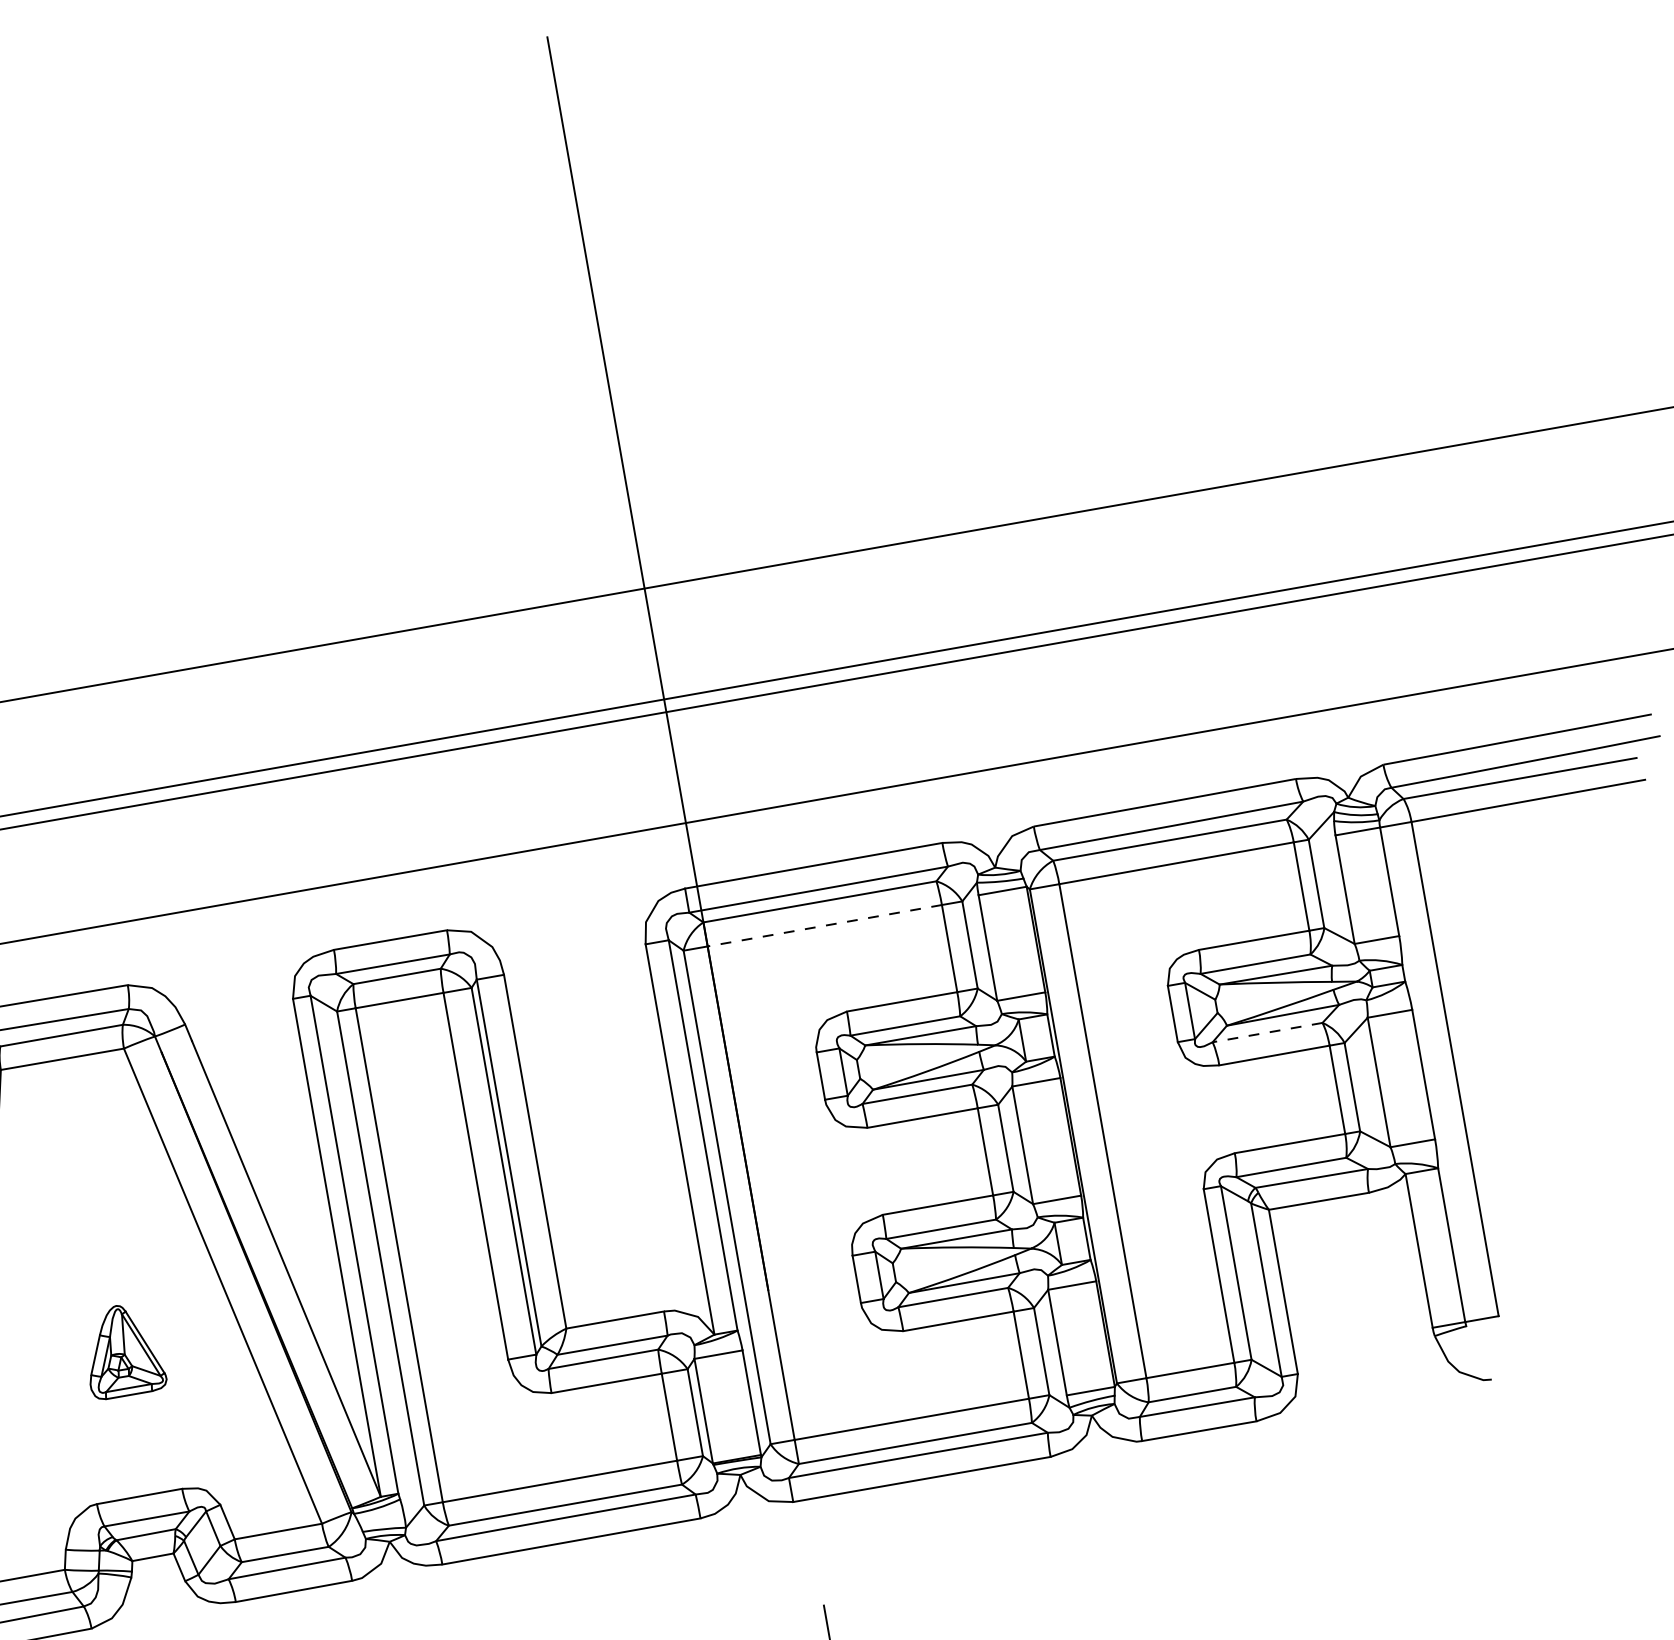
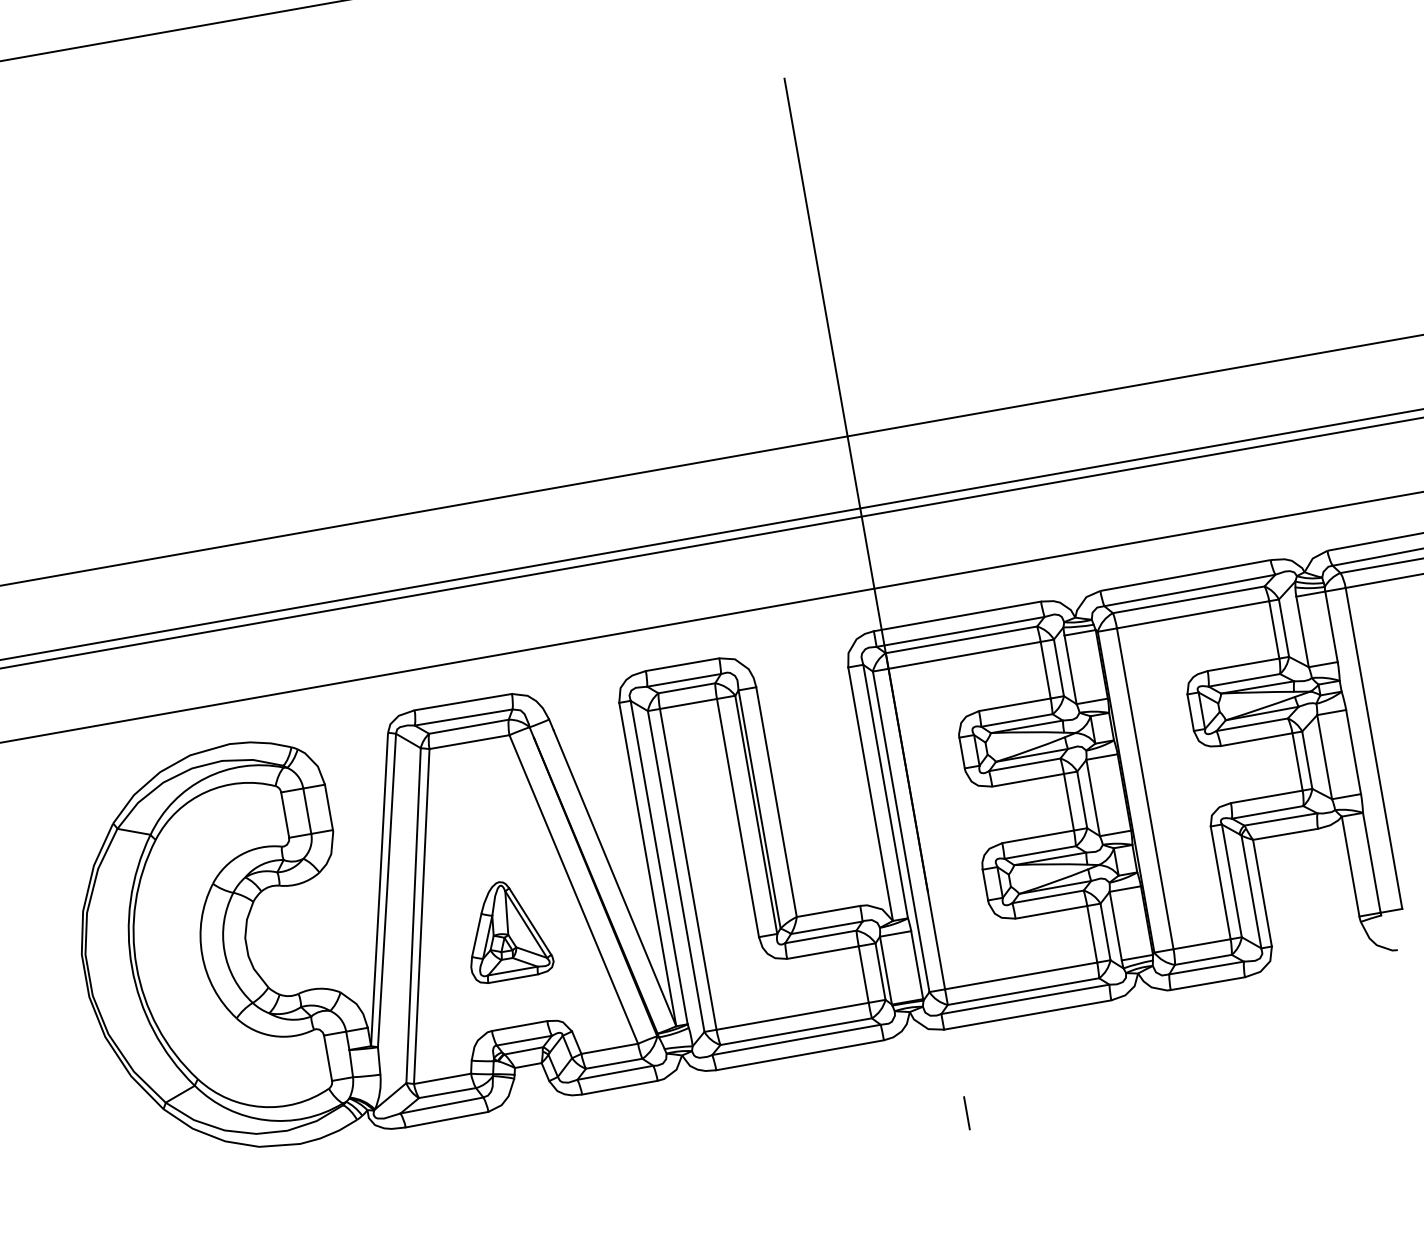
line: (824, 925) -> (964, 655), dashed -> solid
line: (1266, 1032) -> (1251, 724), dashed -> solid
part: (128, 1352) -> (512, 932), size x1.67

